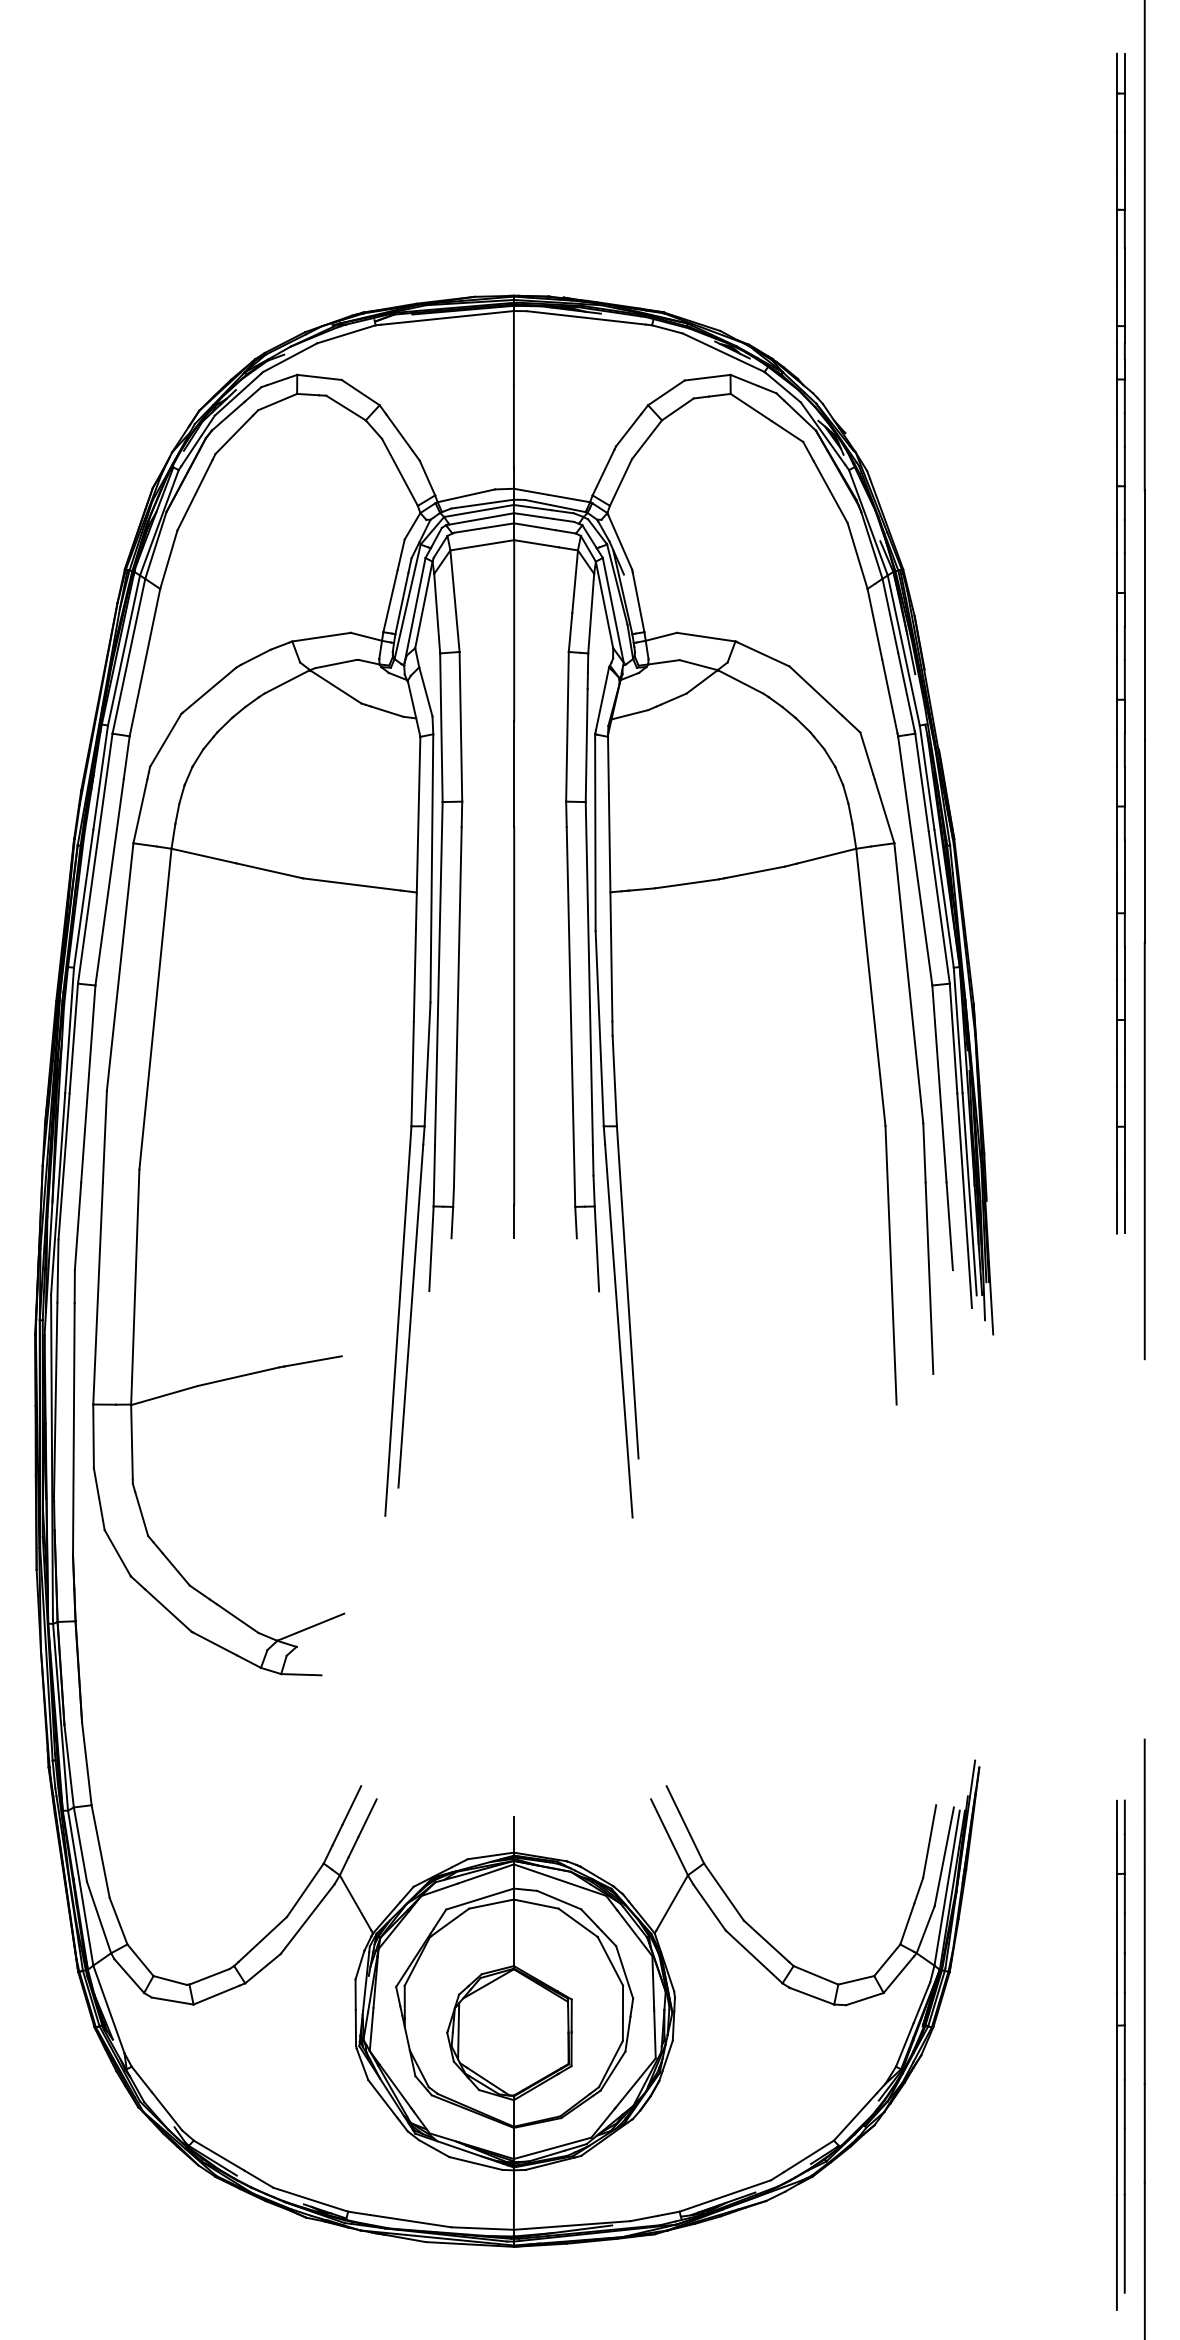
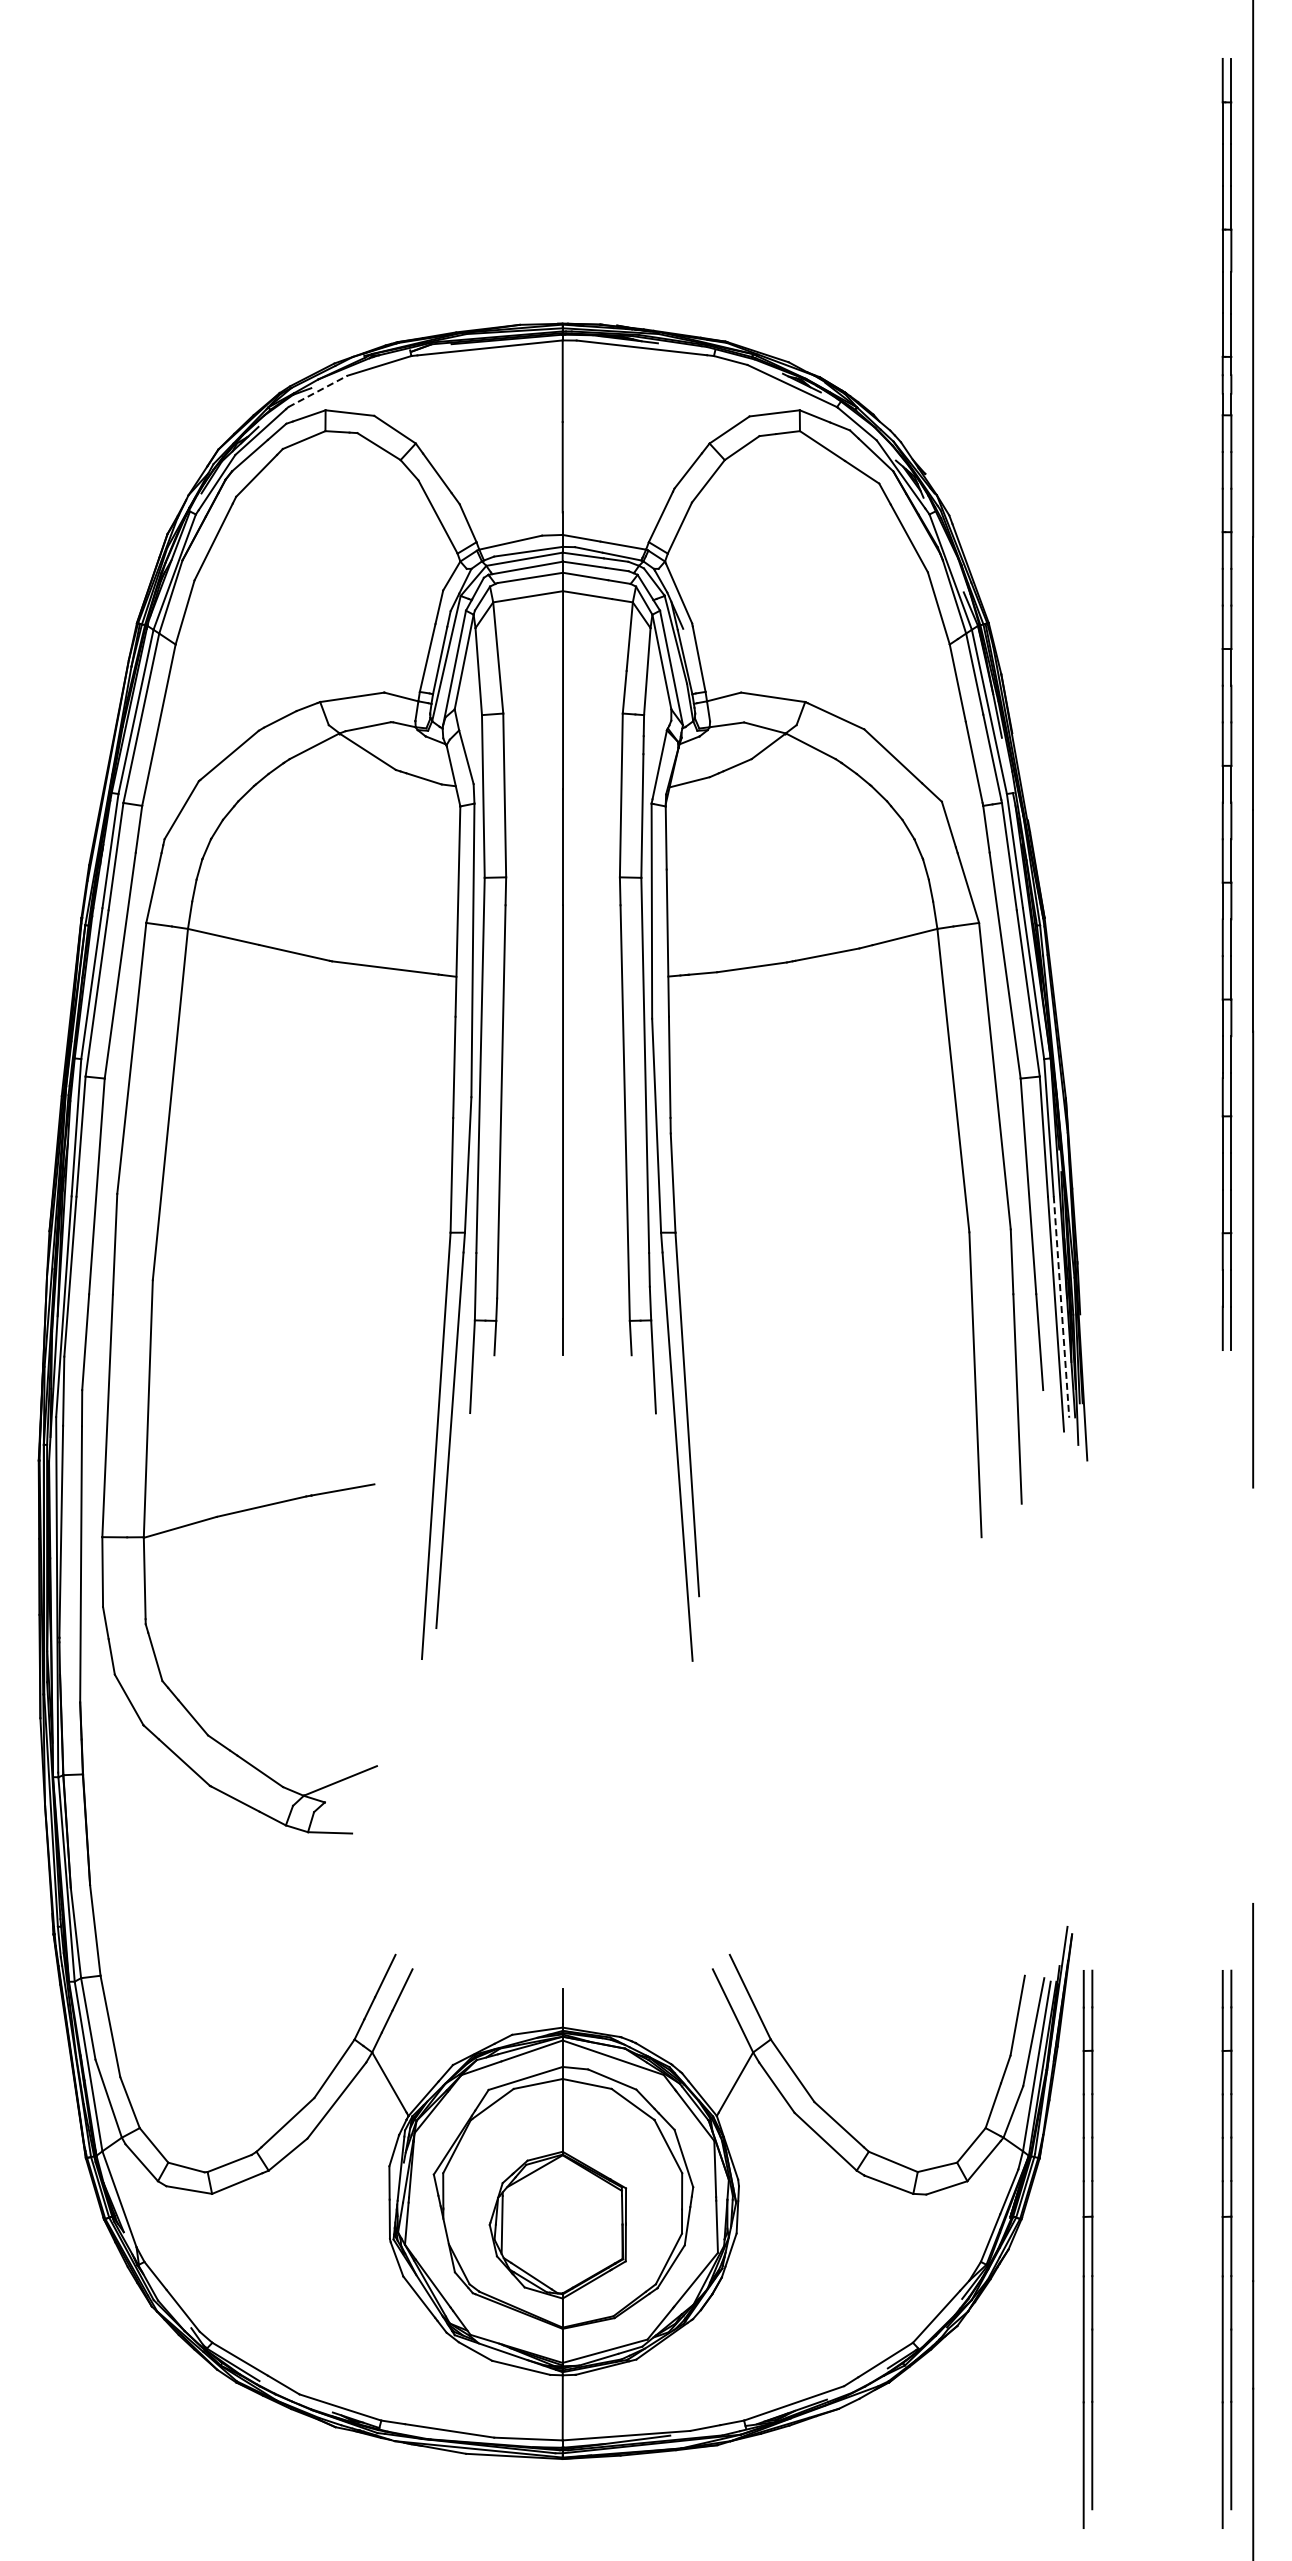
line: (290, 357) -> (318, 391), solid -> dashed
line: (969, 1194) -> (1061, 1307), solid -> dashed
part: (993, 2054) -> (1087, 2248), added

